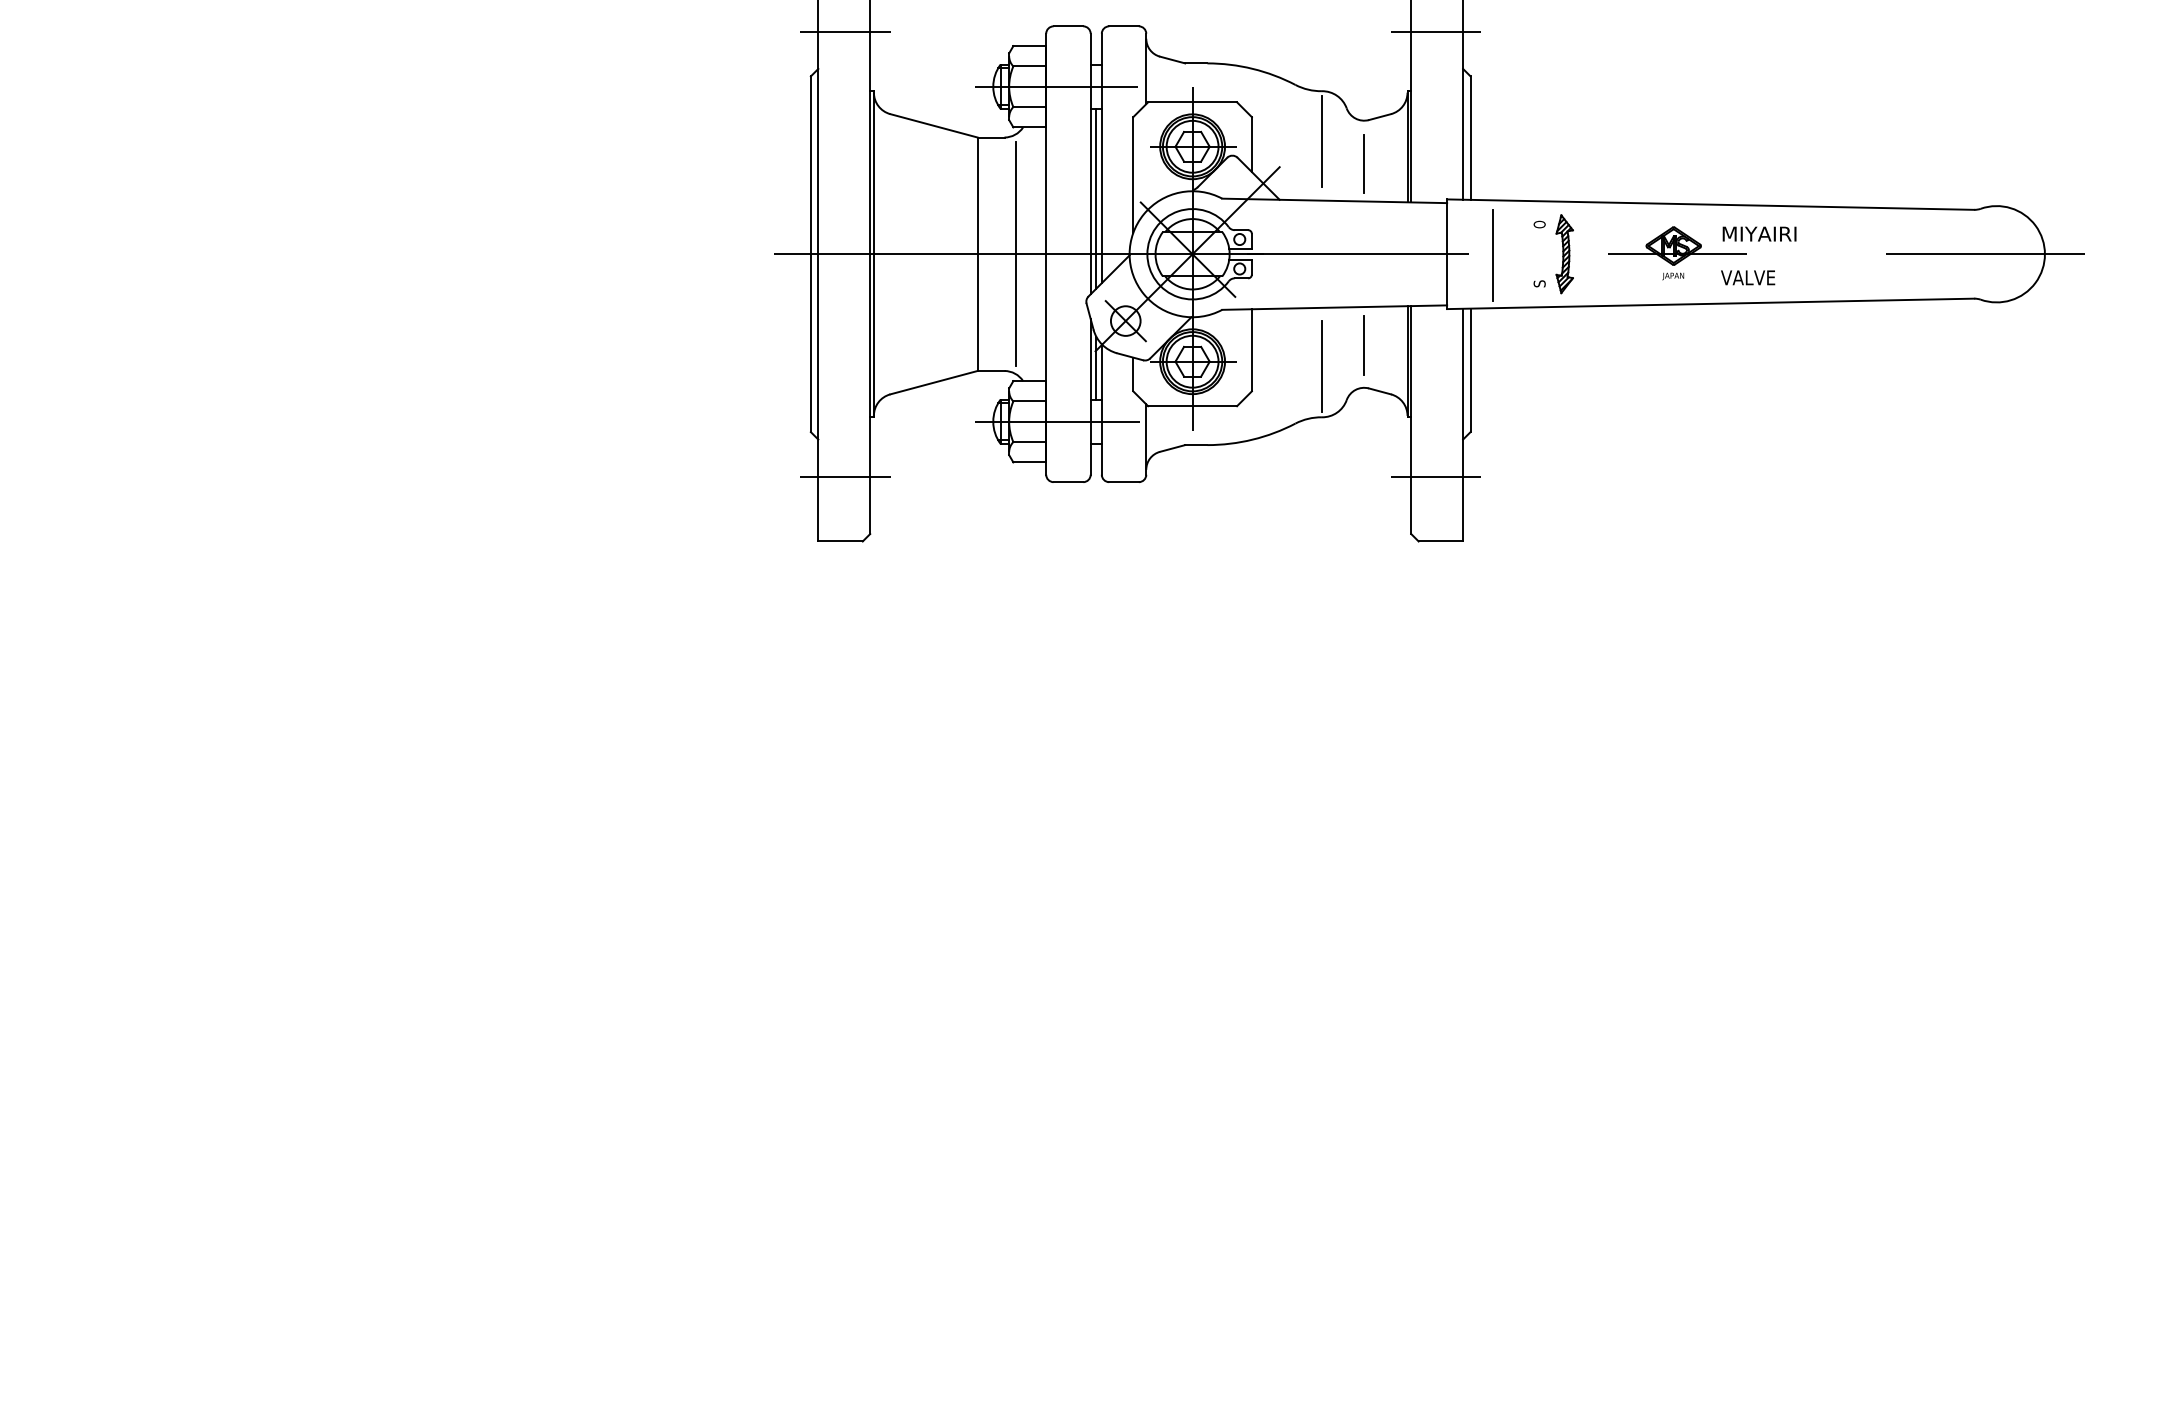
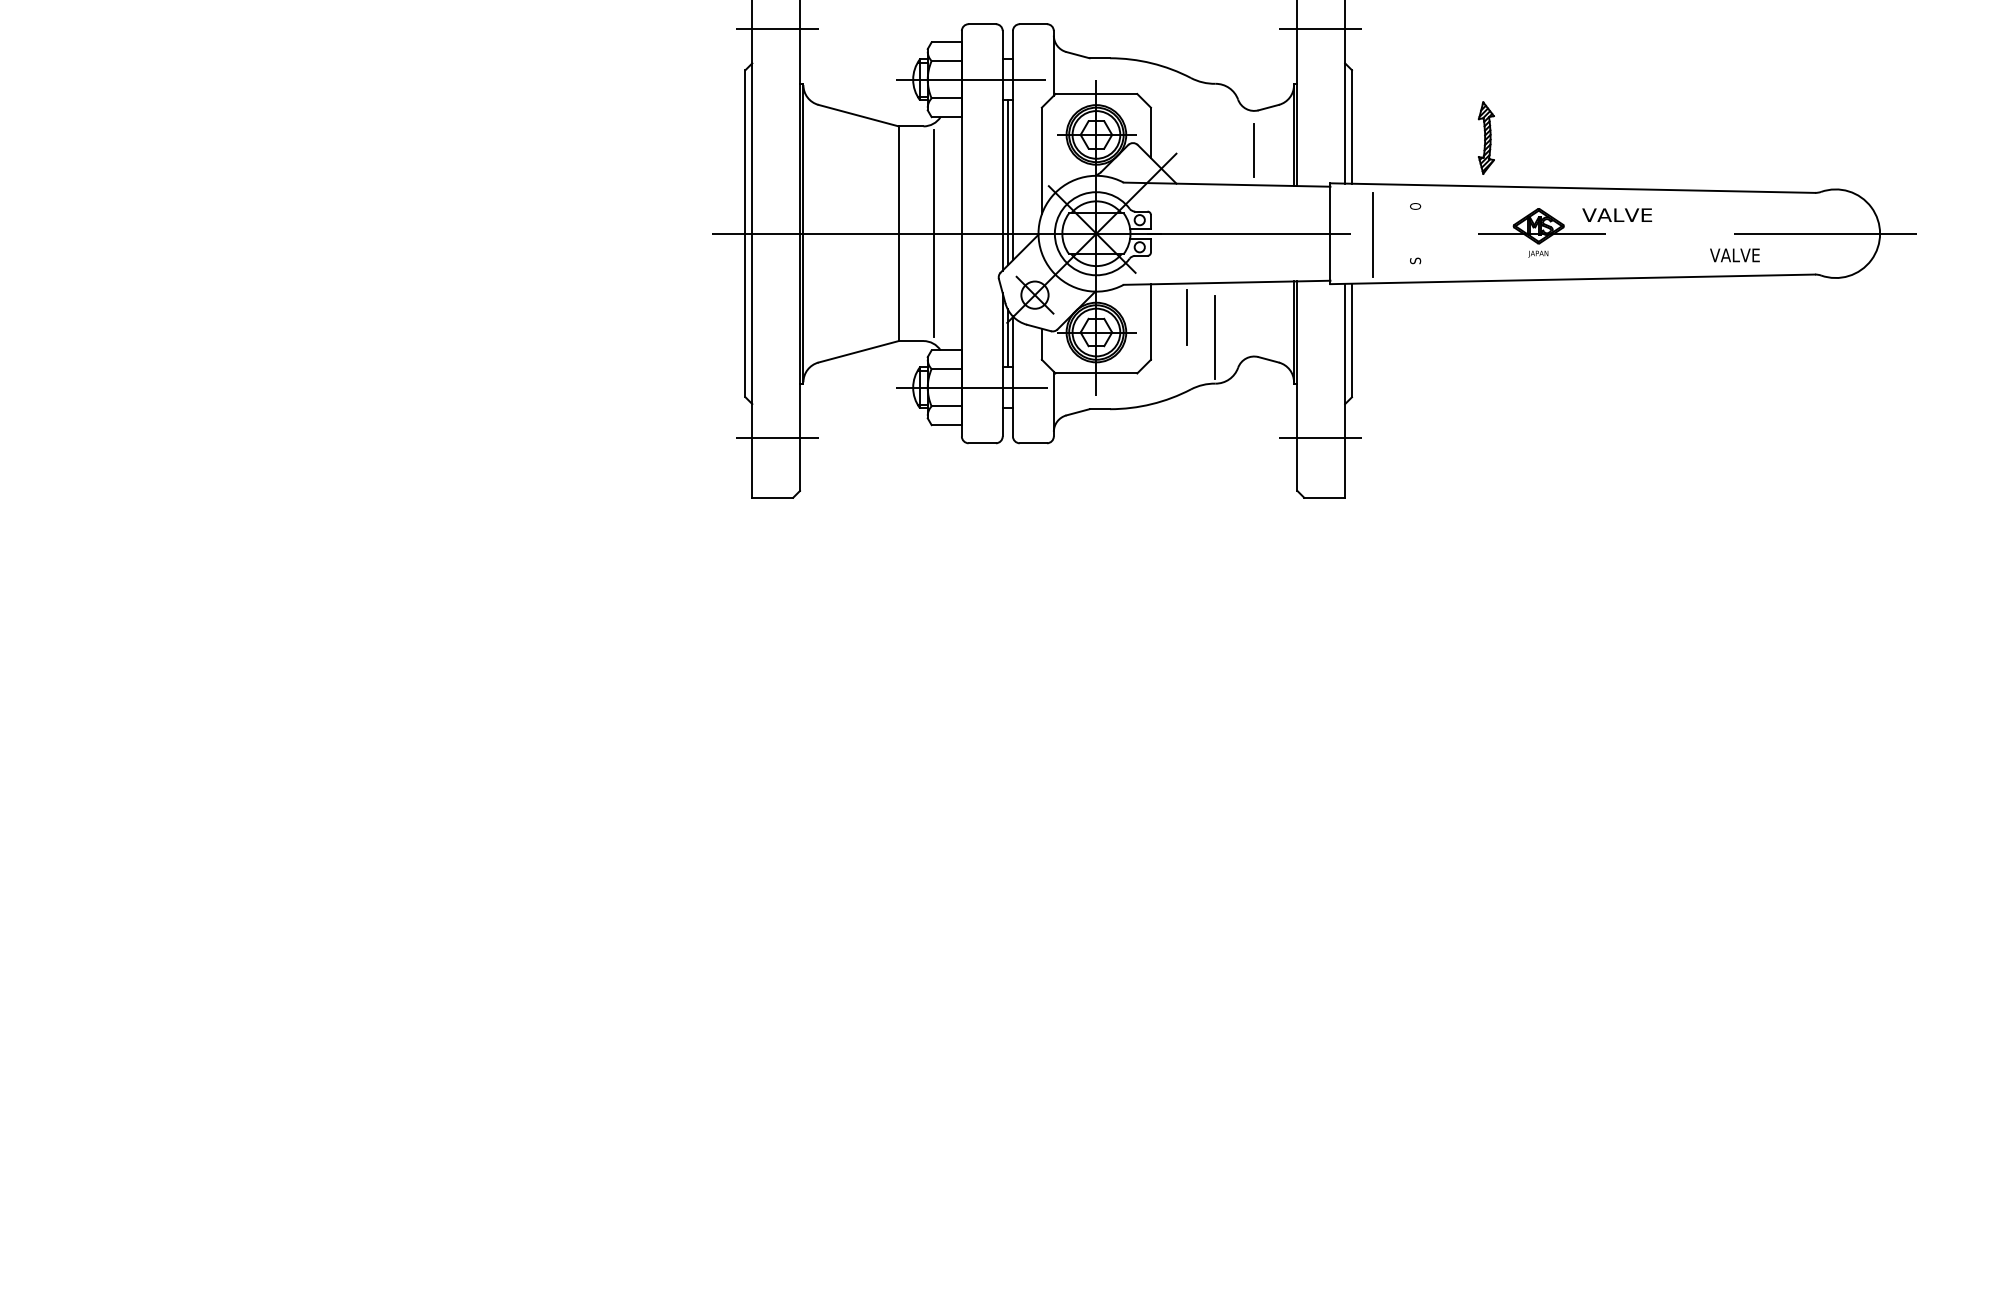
line: (1321, 141) -> (1214, 130), removed
text: (1758, 233) -> (1616, 214), MIYAIRI -> VALVE
part: (1564, 254) -> (1486, 138), moved
text: (1748, 277) -> (1735, 255), moved
line: (1363, 345) -> (1186, 317), moved

